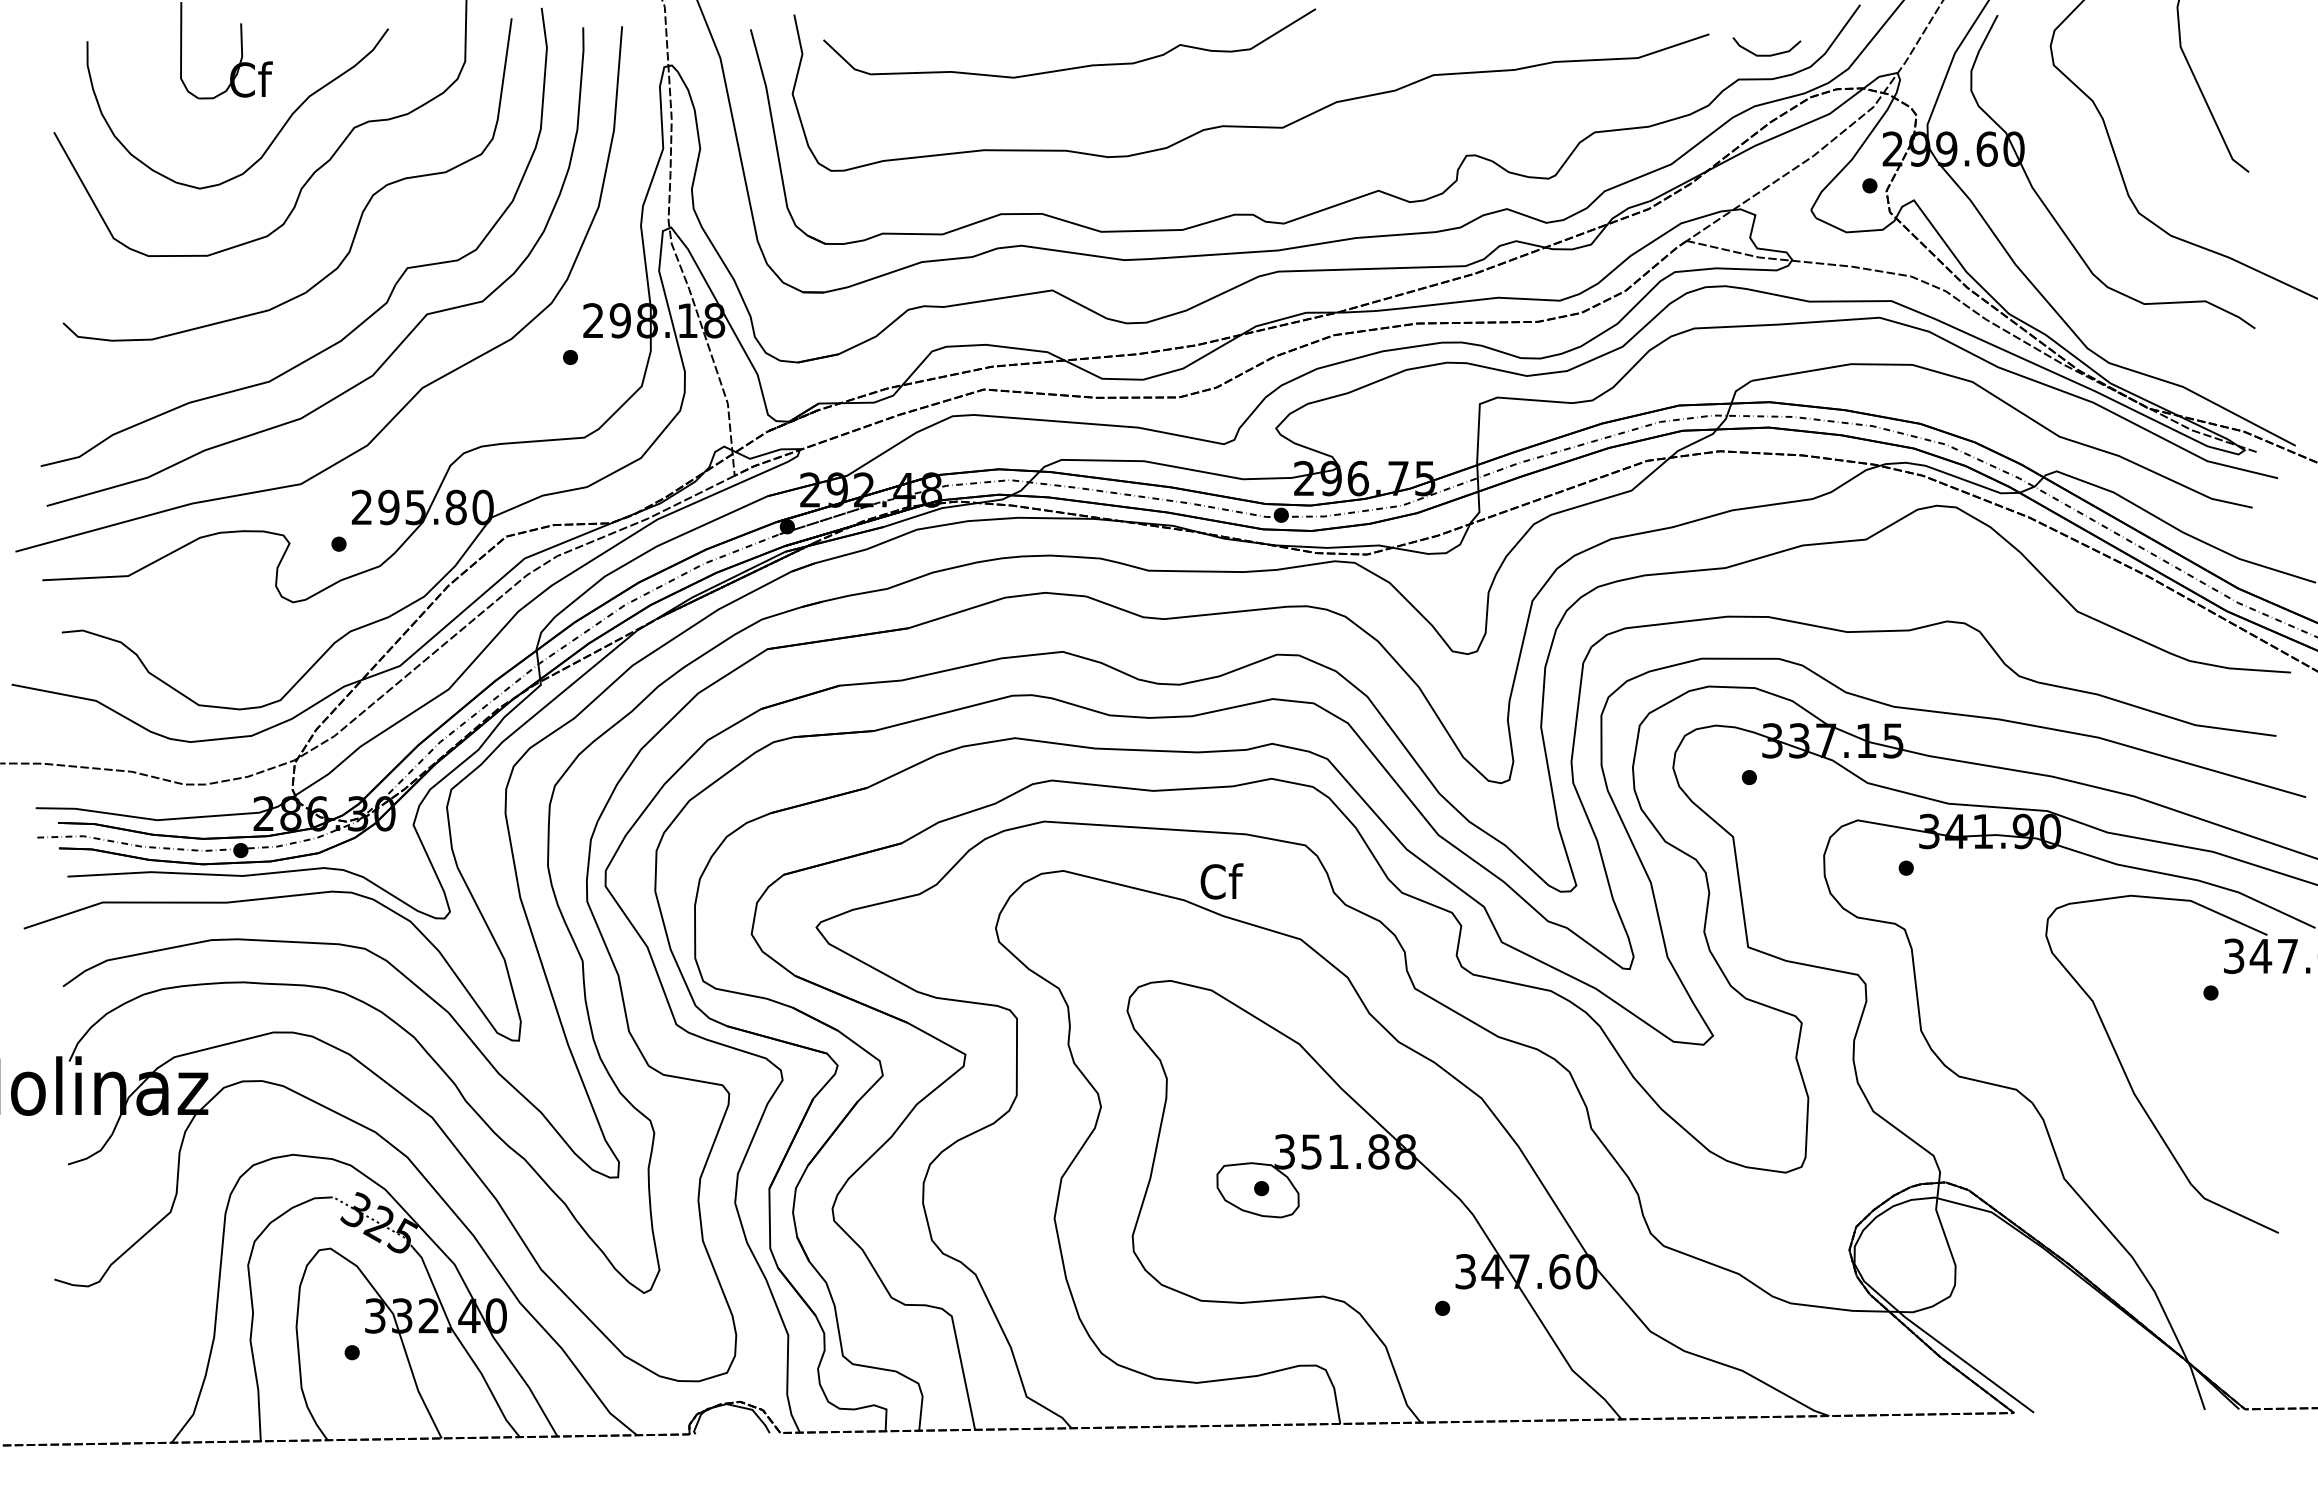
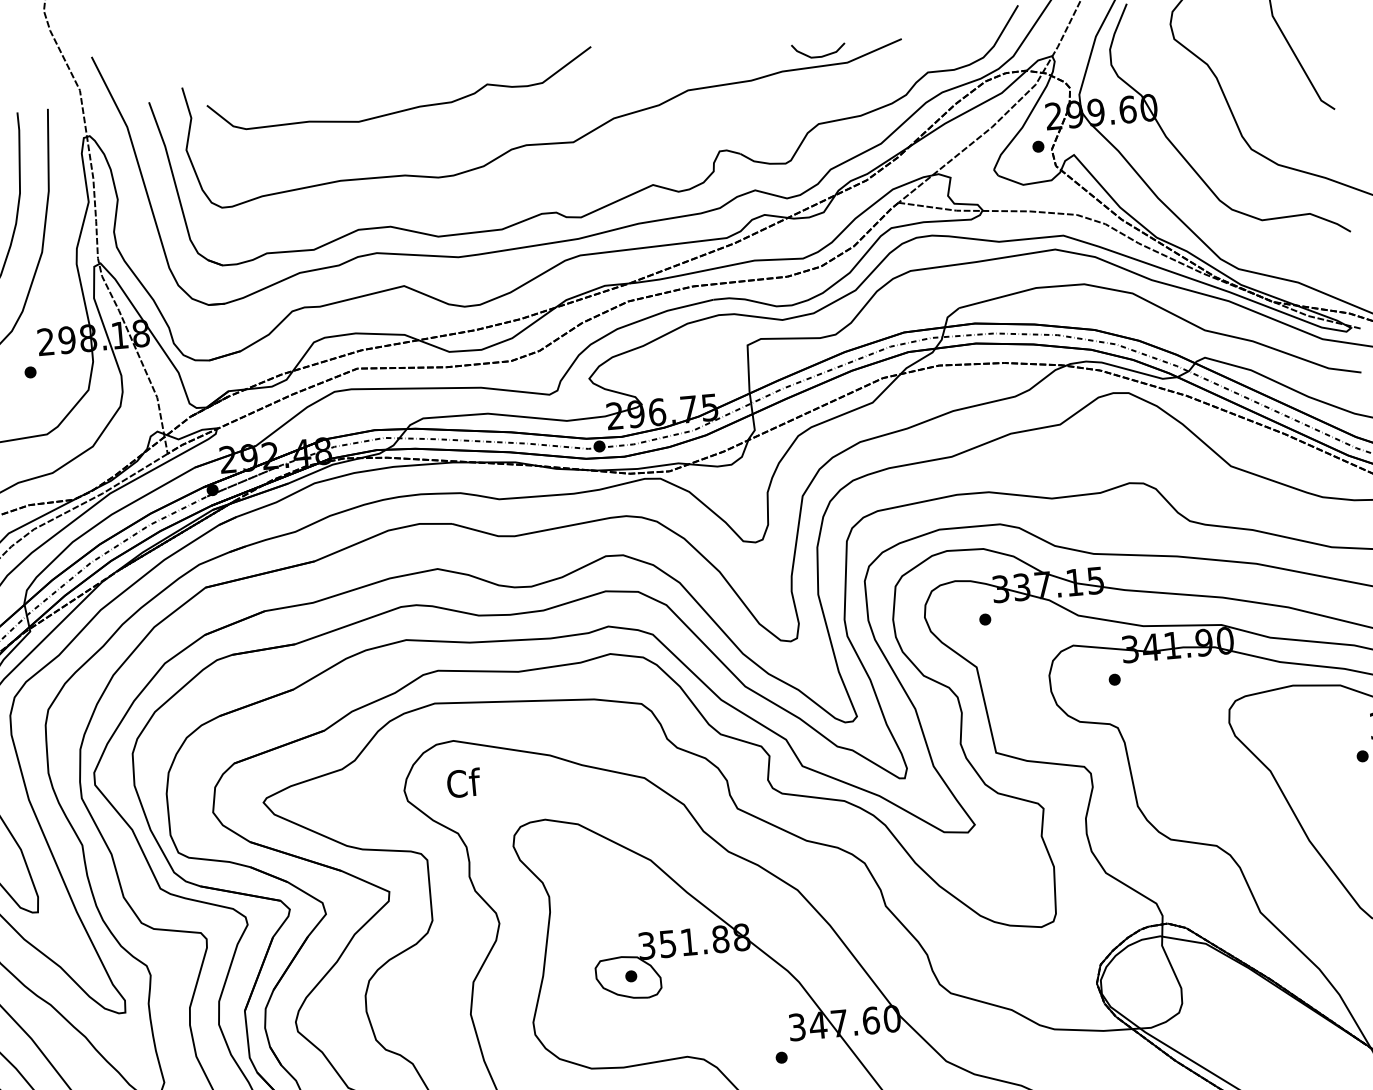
curve: (1766, 54) -> (818, 56), moved
text: (1221, 881) -> (463, 783), moved

